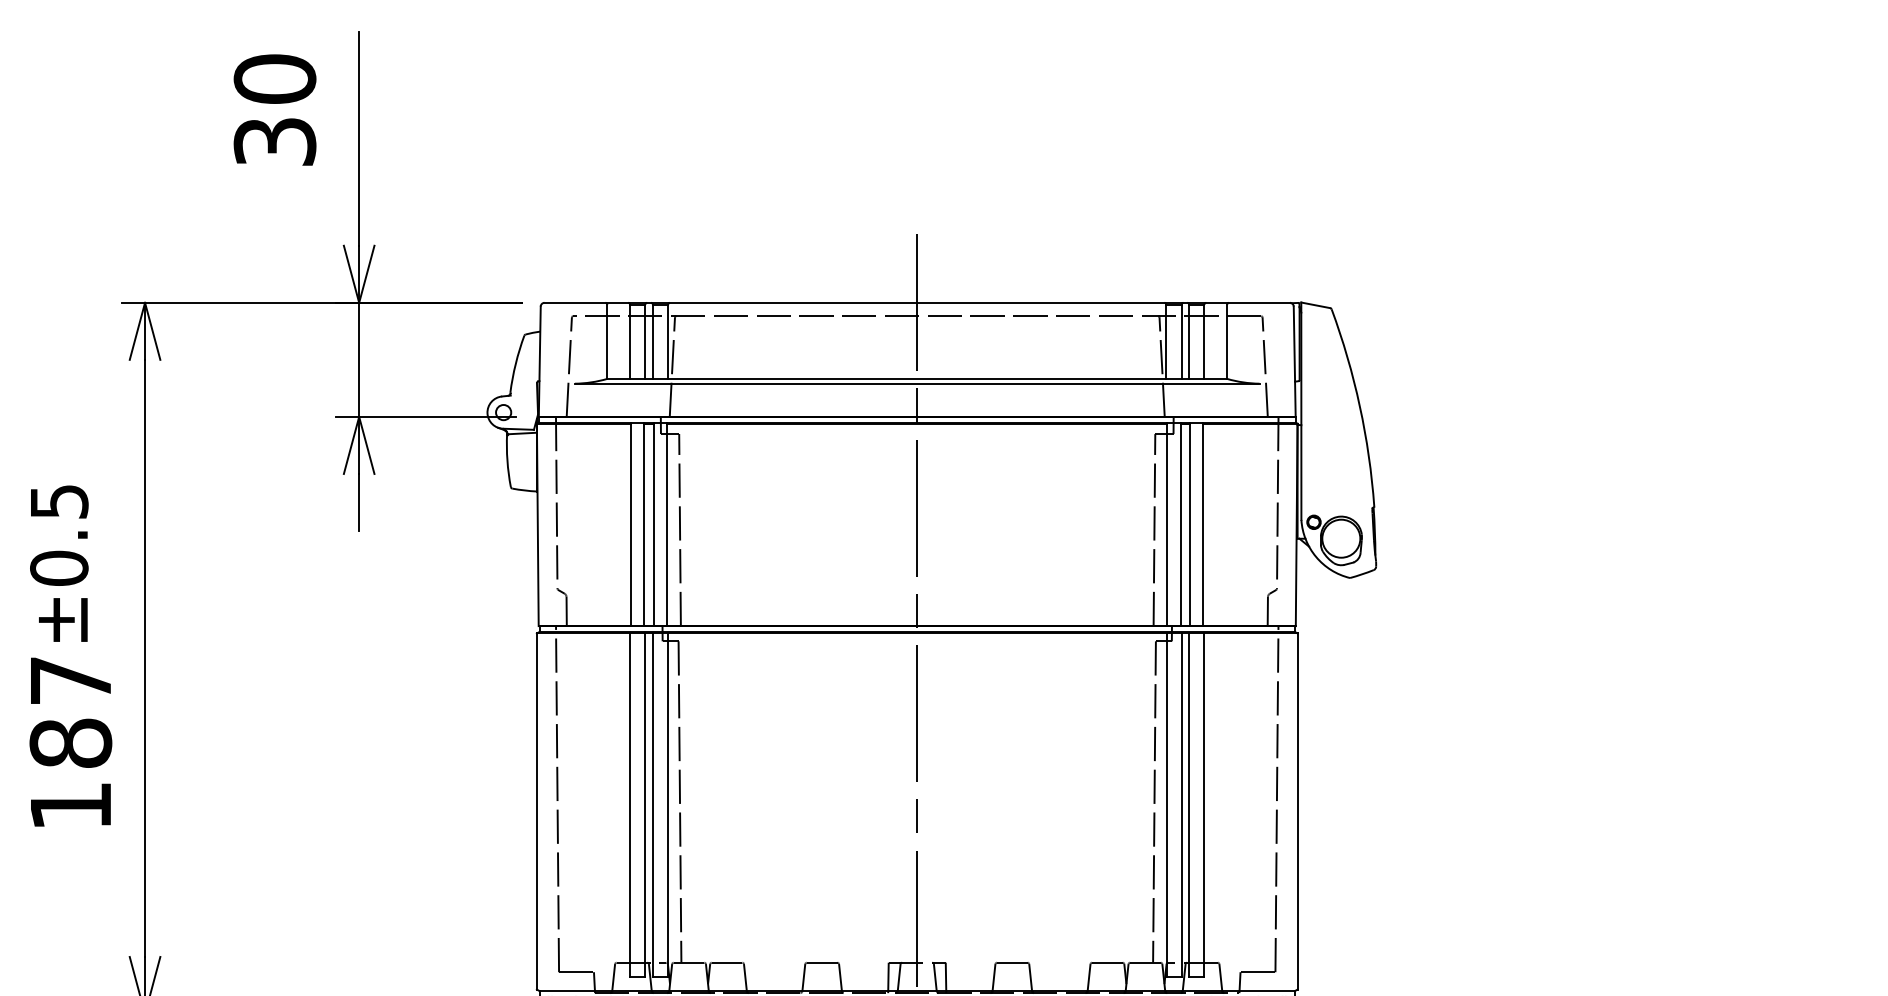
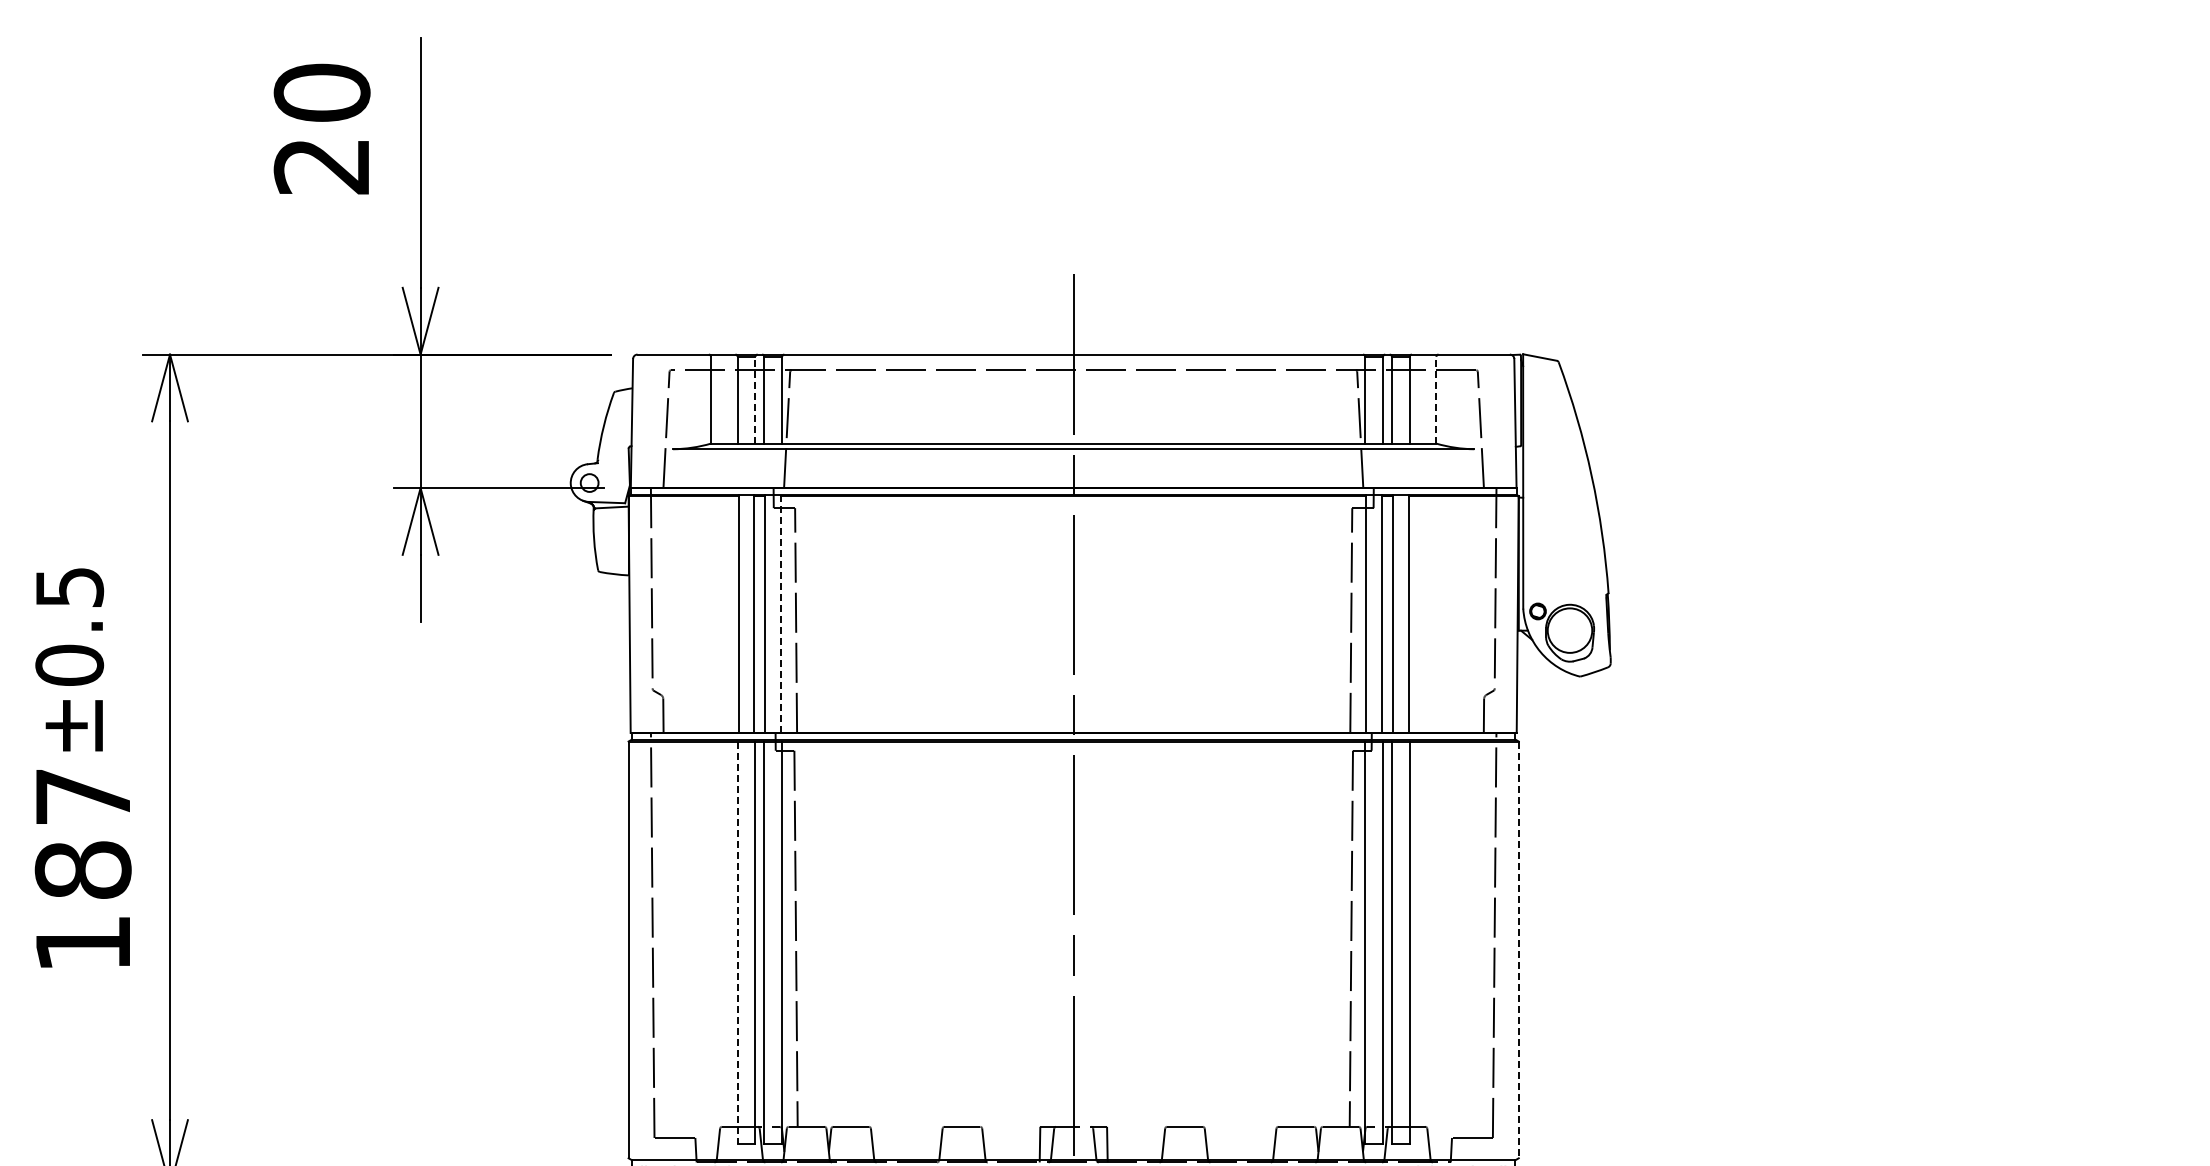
text: (274, 142) -> (321, 166), 30 -> 20
line: (645, 341) -> (755, 399), solid -> dashed
line: (1227, 341) -> (1436, 399), solid -> dashed
line: (667, 524) -> (781, 613), solid -> dashed
line: (629, 806) -> (737, 943), solid -> dashed
line: (1297, 812) -> (1518, 950), solid -> dashed

